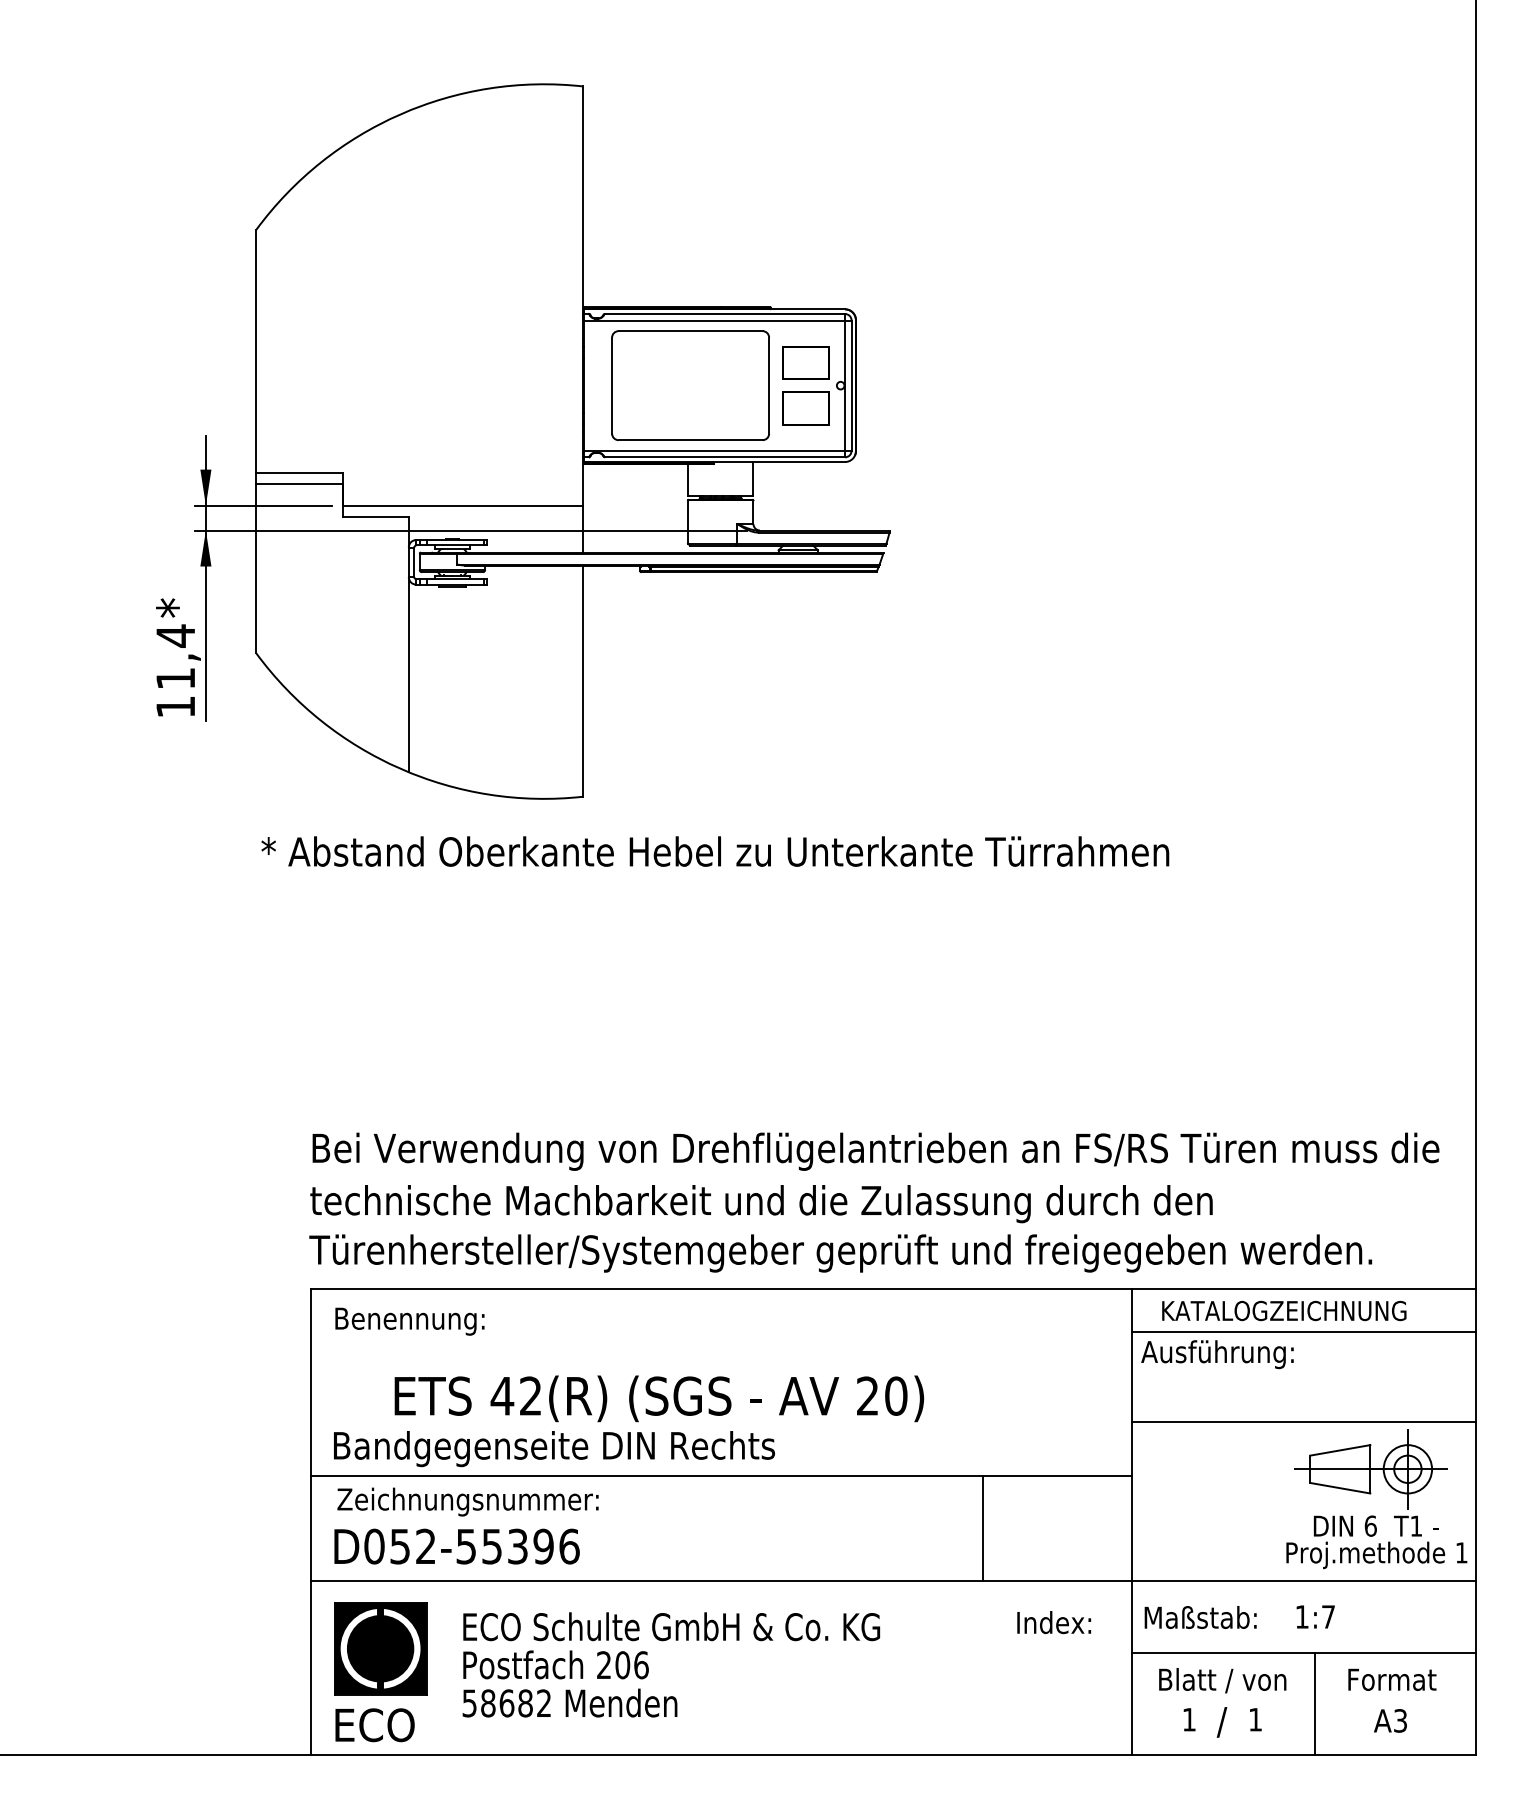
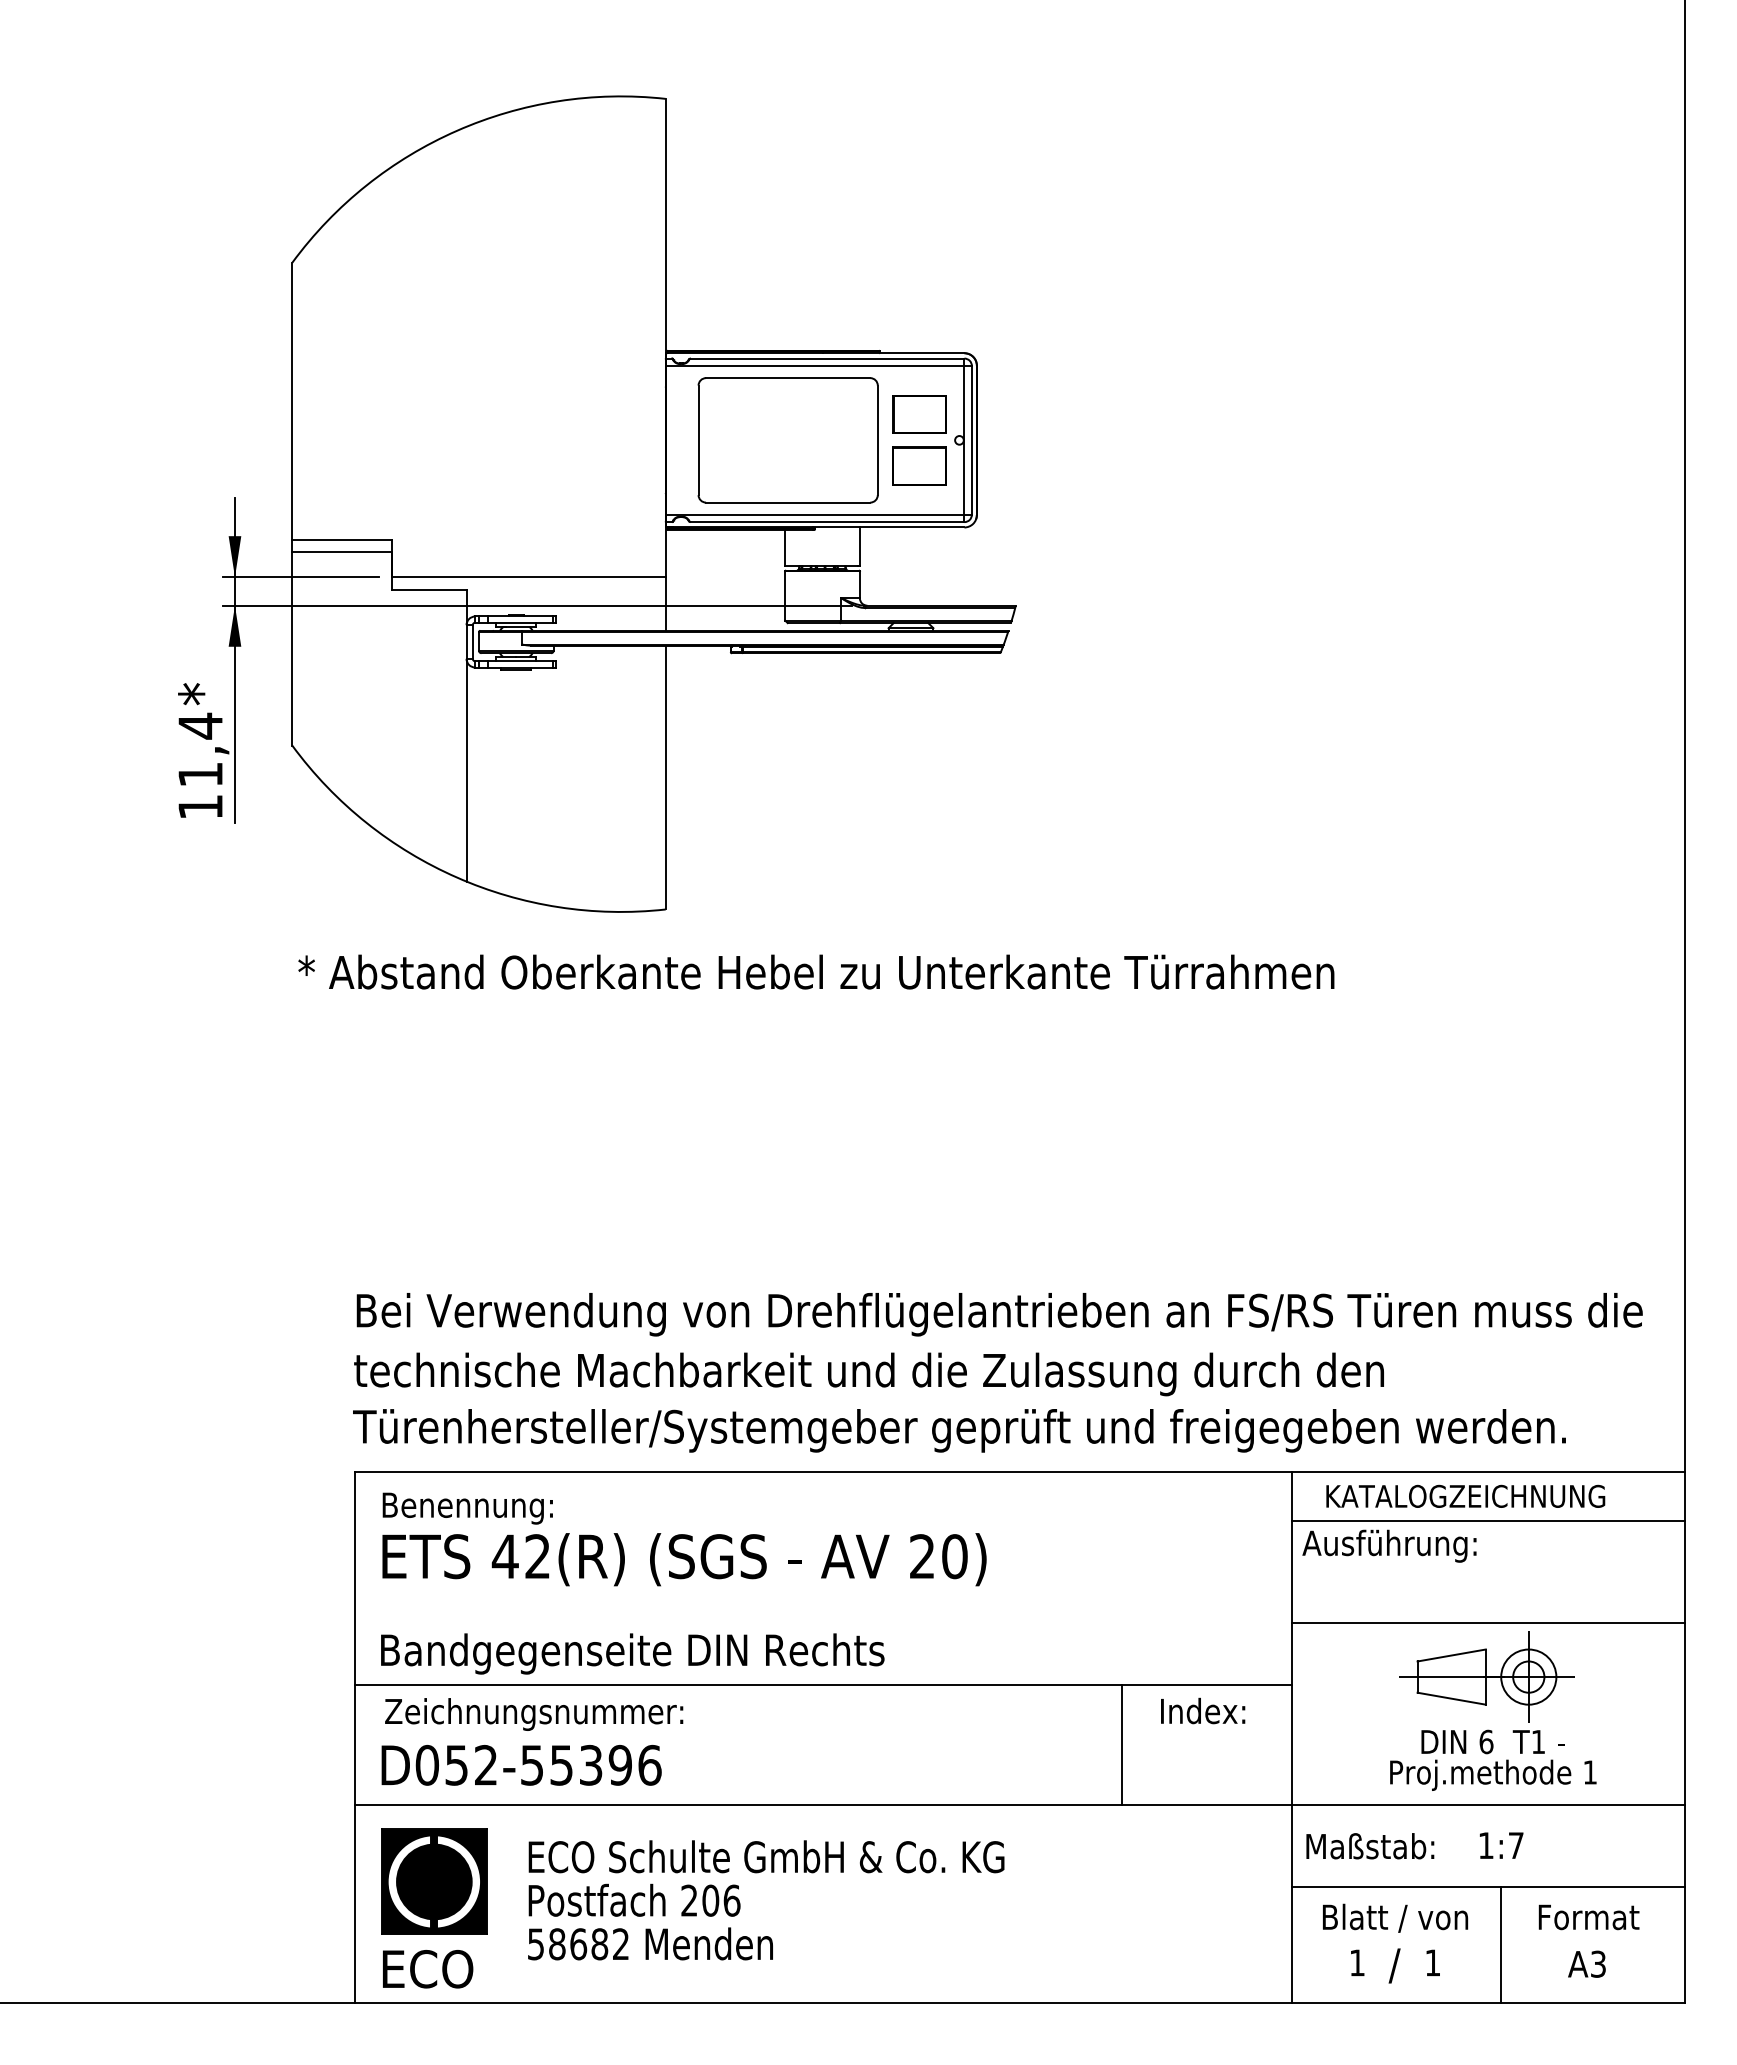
text: (659, 1398) -> (684, 1559), moved
part: (1370, 1494) -> (1486, 1705), moved
text: (1054, 1622) -> (1203, 1710), moved

